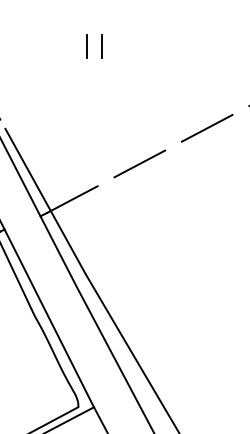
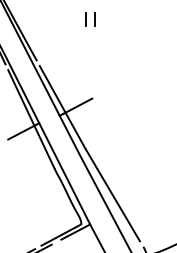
line: (206, 128) -> (154, 65), removed
line: (138, 163) -> (115, 85), removed

